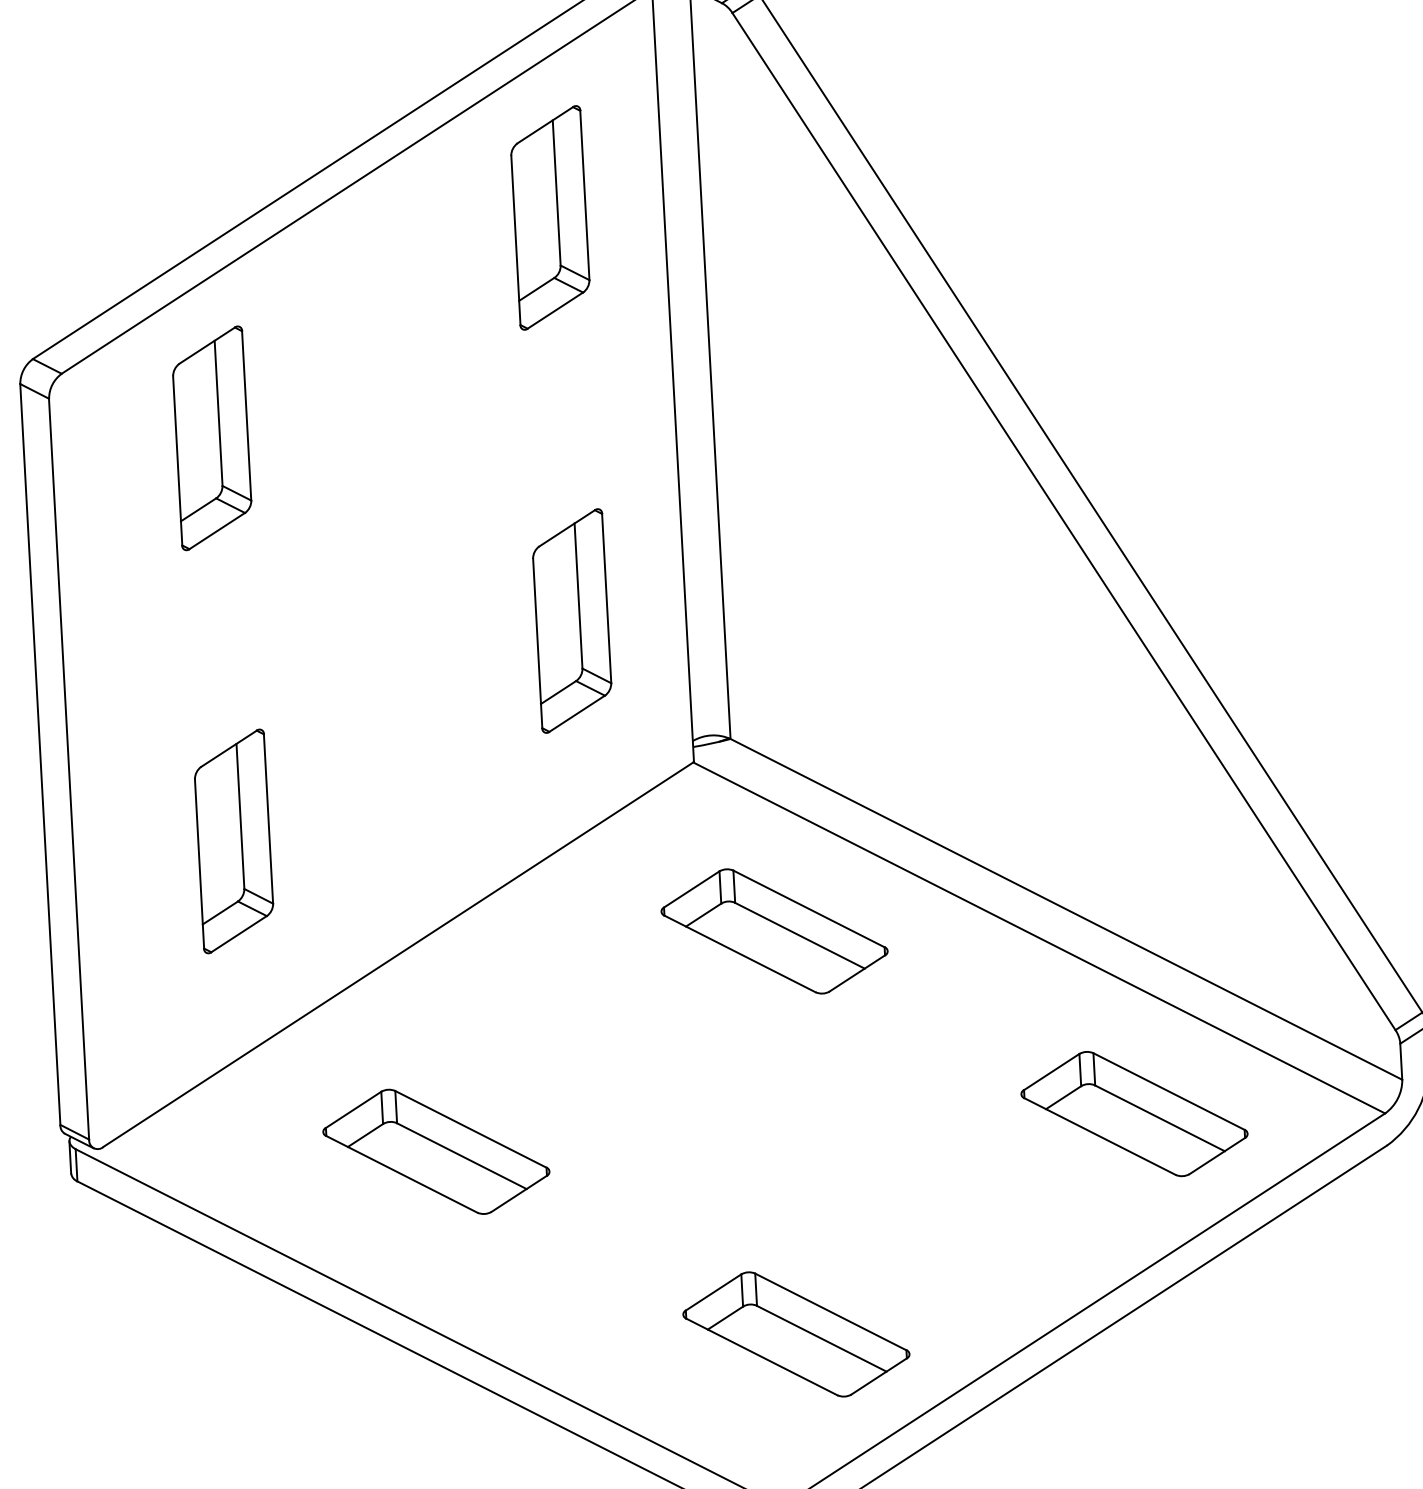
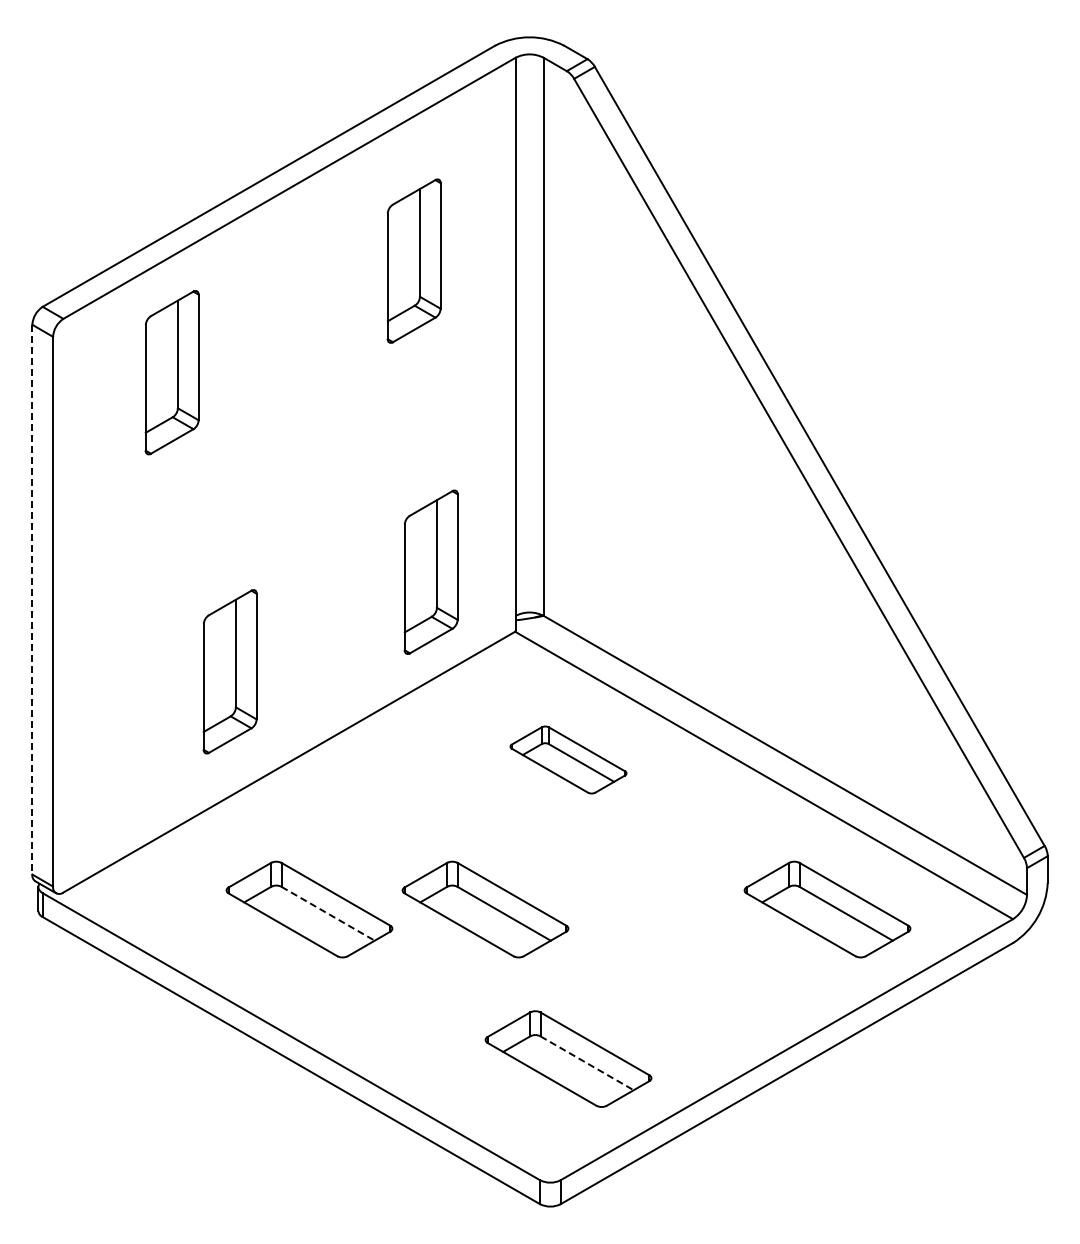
part: (549, 217) -> (413, 260), moved
part: (571, 620) -> (430, 571), moved
line: (40, 754) -> (32, 599), solid -> dashed
part: (233, 841) -> (229, 671), moved
part: (774, 930) -> (568, 759), size x0.7
part: (673, 1138) -> (485, 909), added
line: (462, 1155) -> (328, 913), solid -> dashed
line: (822, 1339) -> (587, 1063), solid -> dashed

